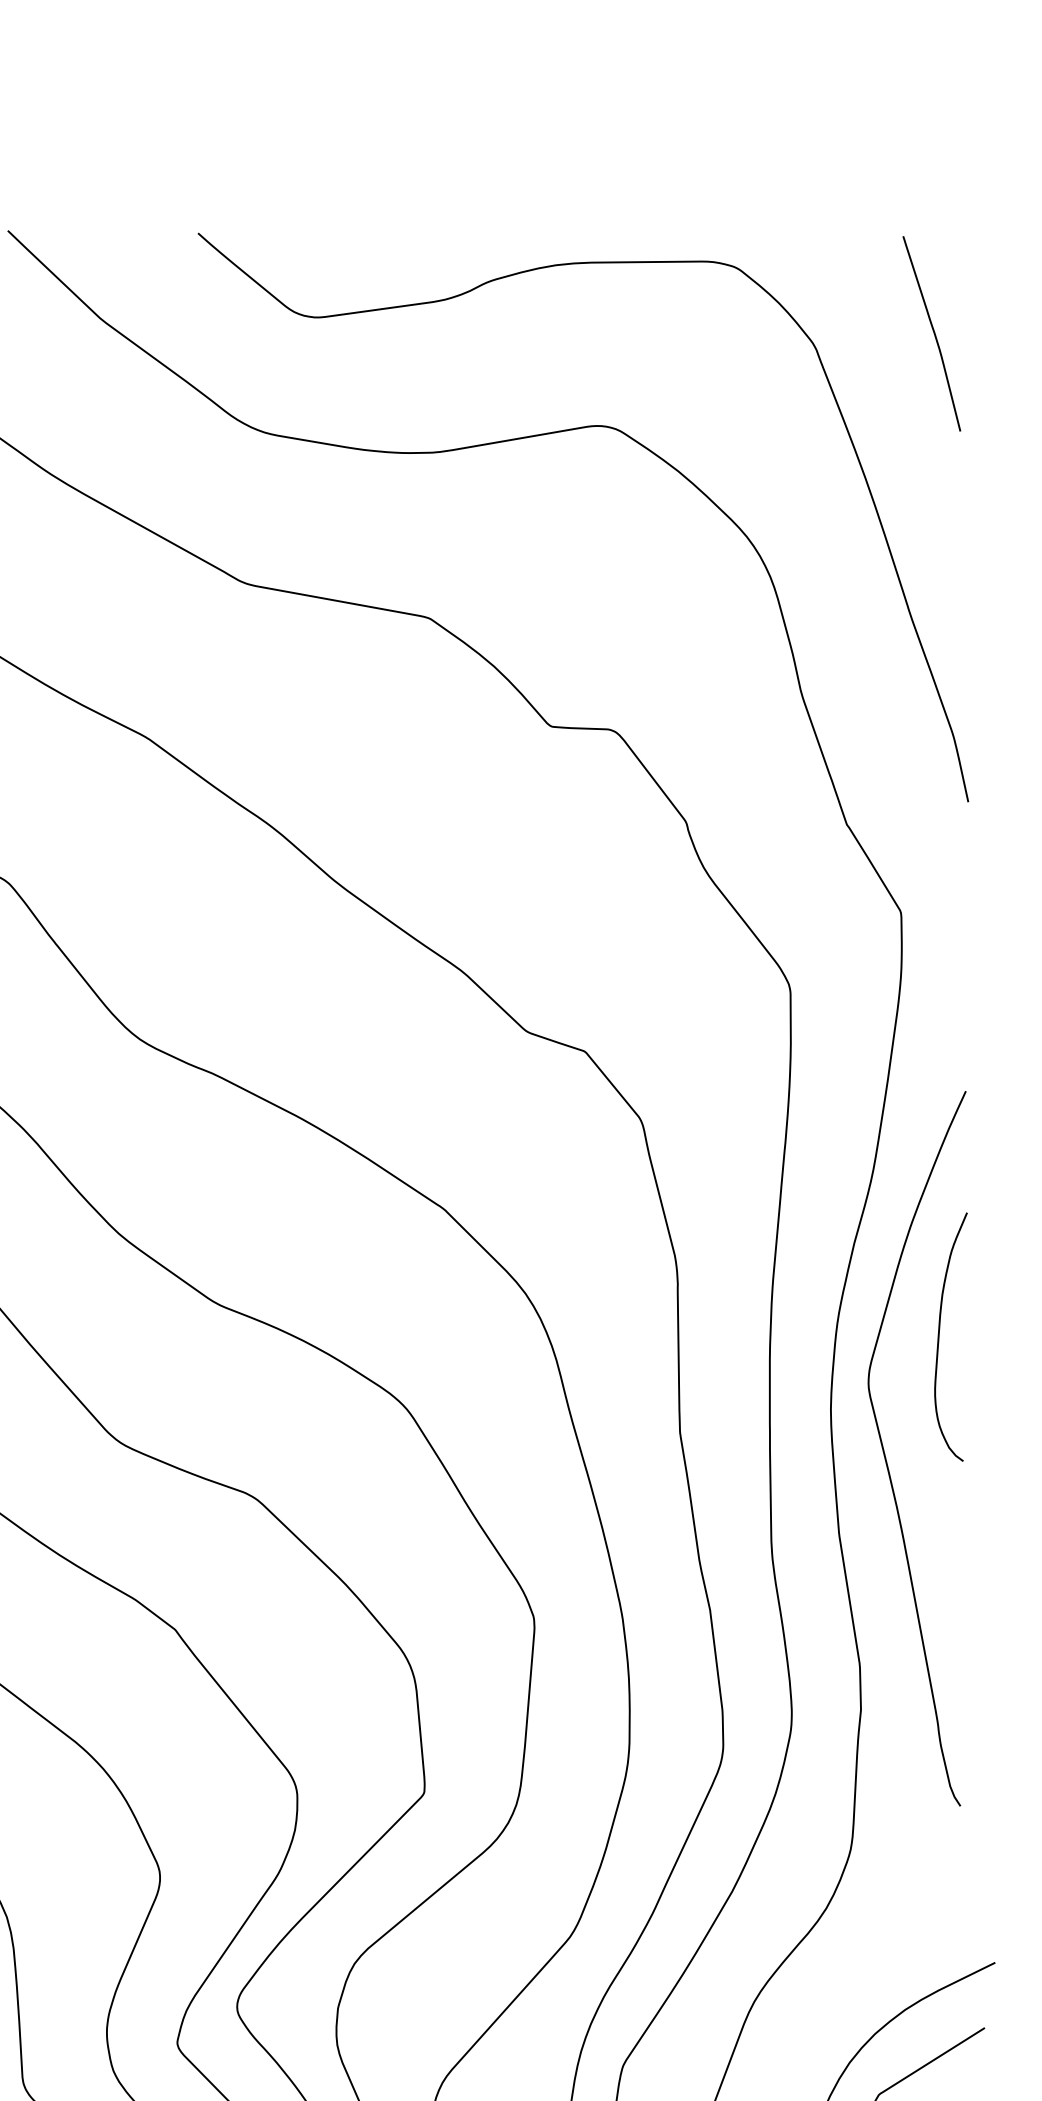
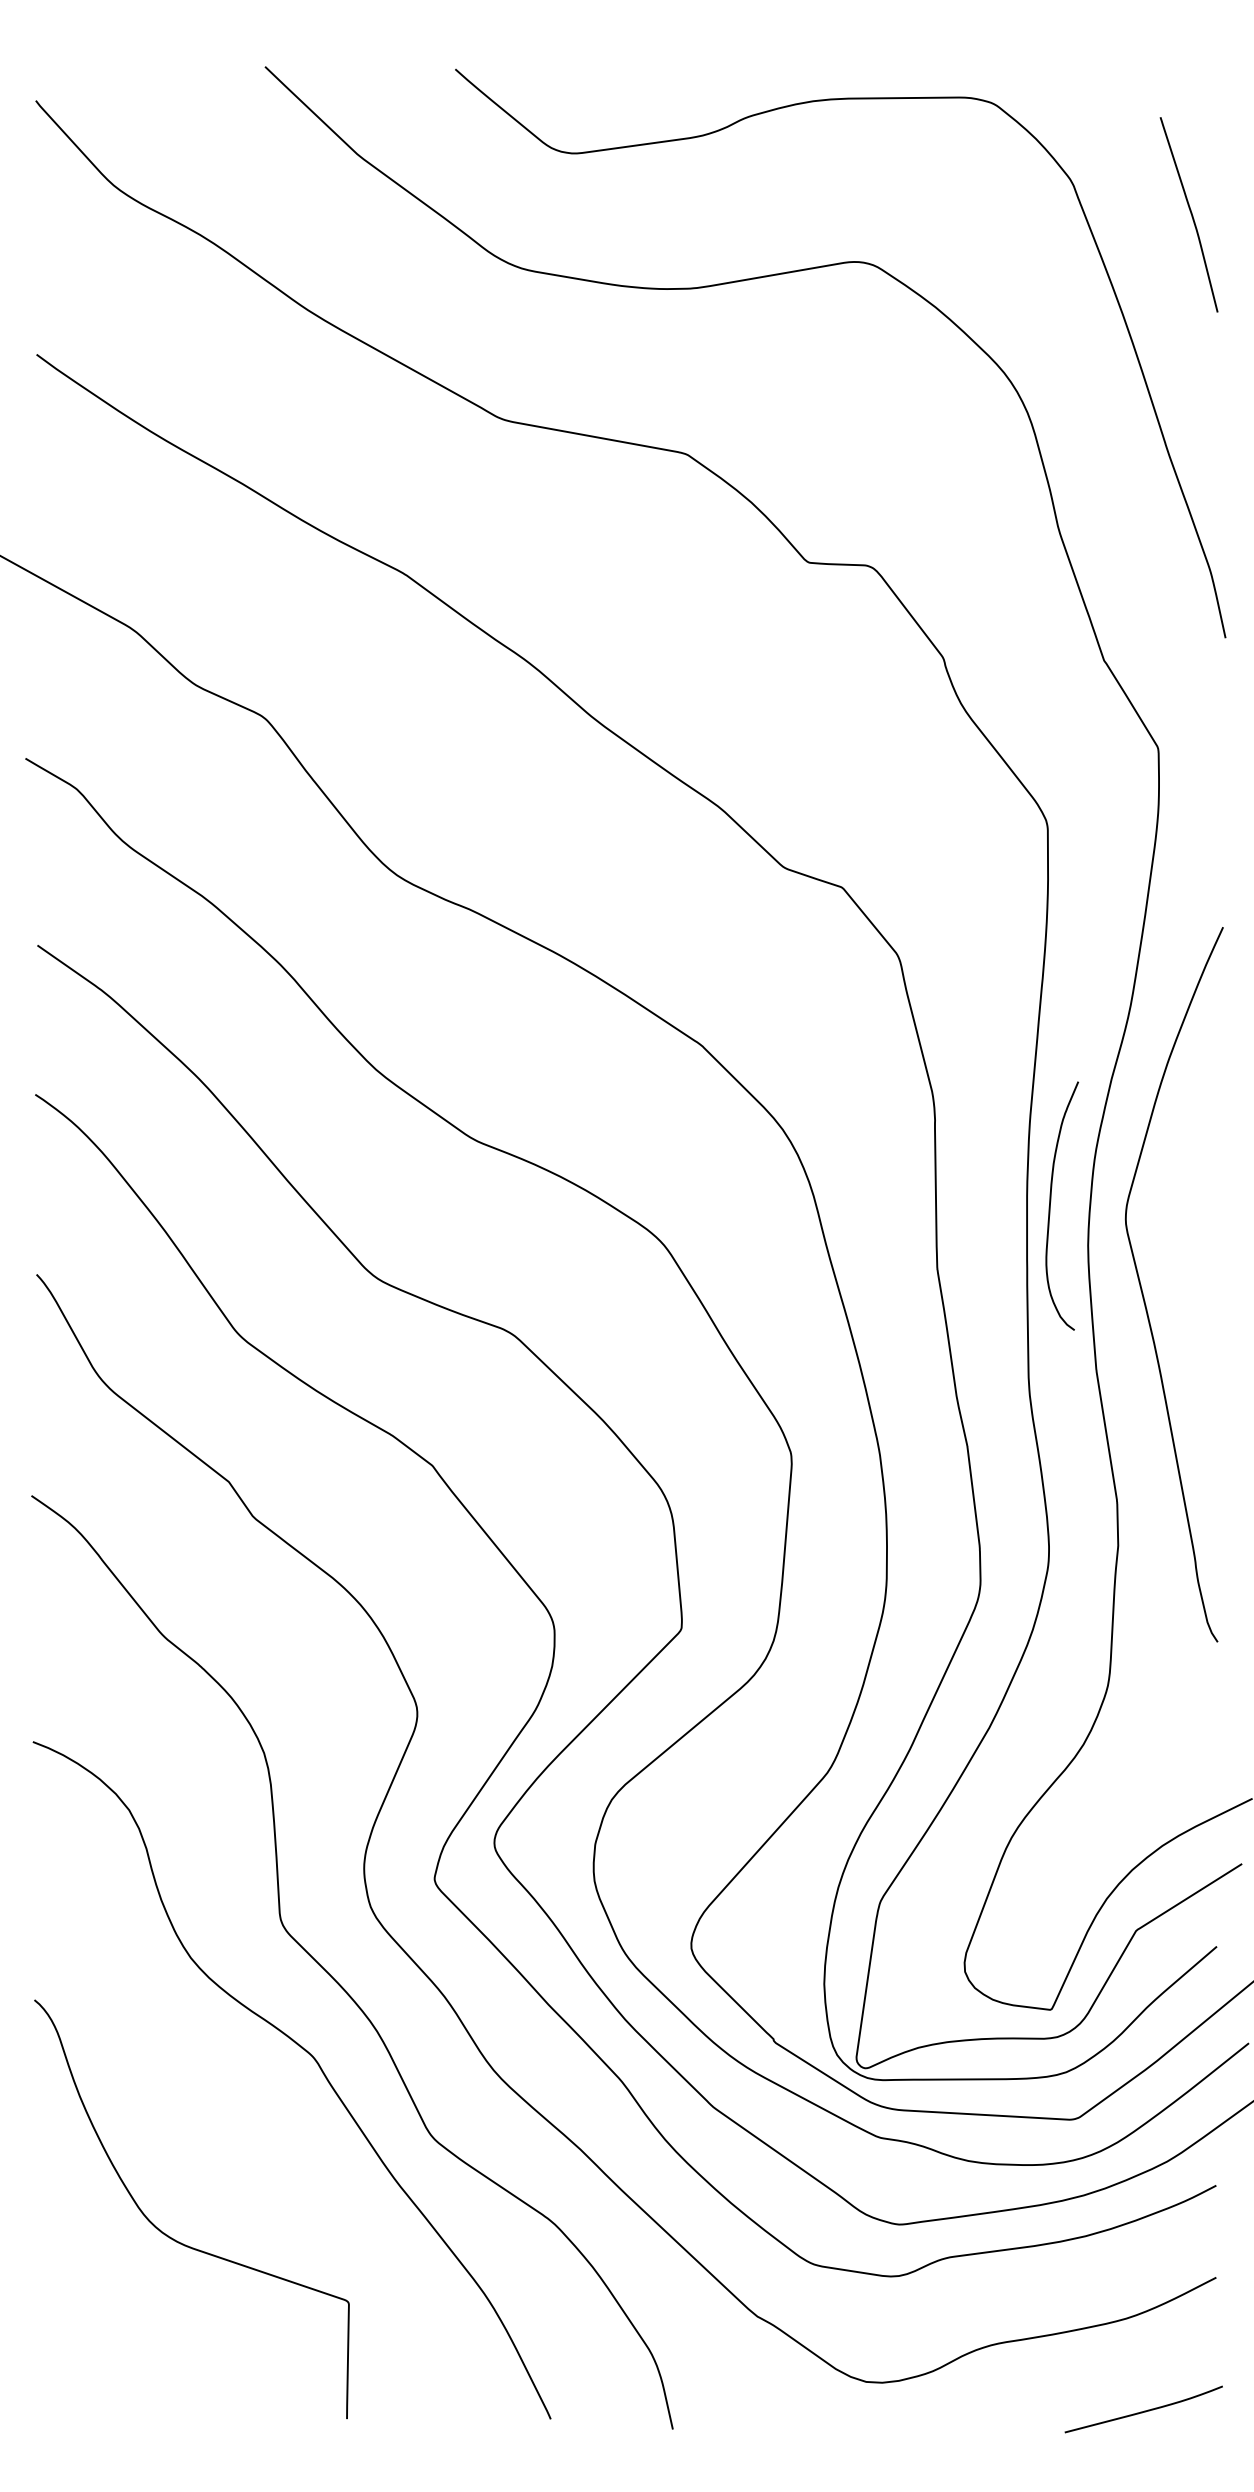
curve: (933, 332) -> (1190, 213), moved
curve: (940, 1332) -> (1051, 1201), moved

